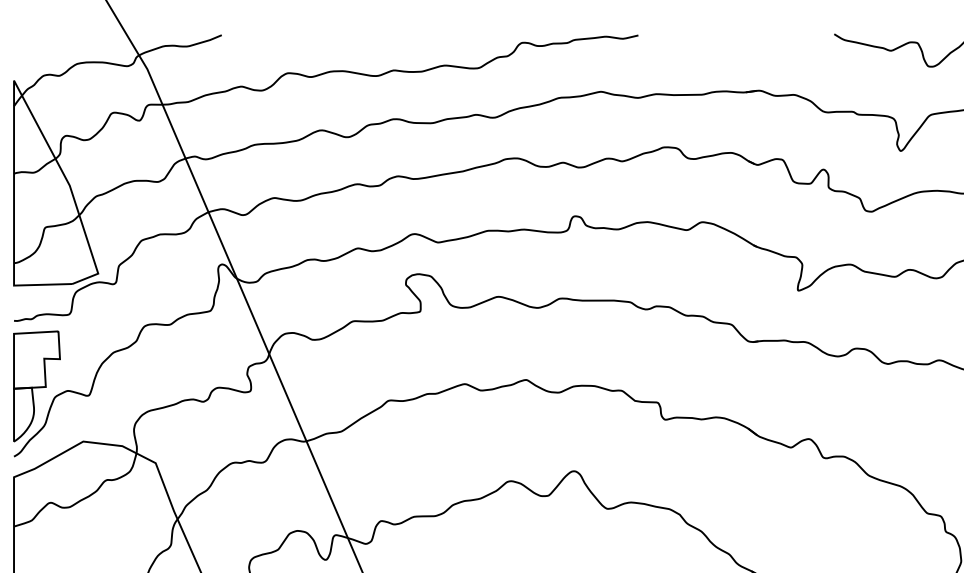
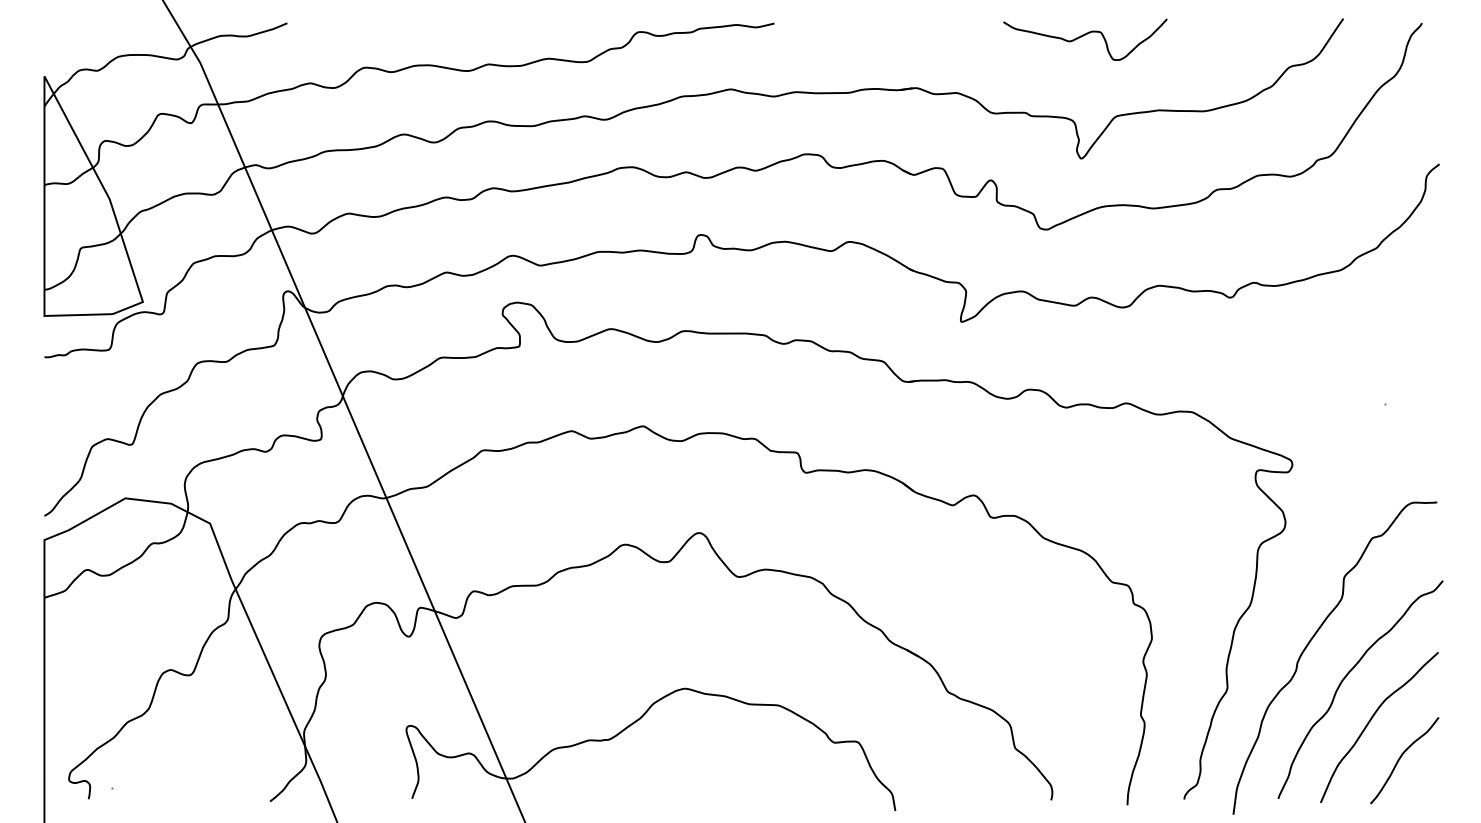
part: (37, 386) -> (71, 433), removed

